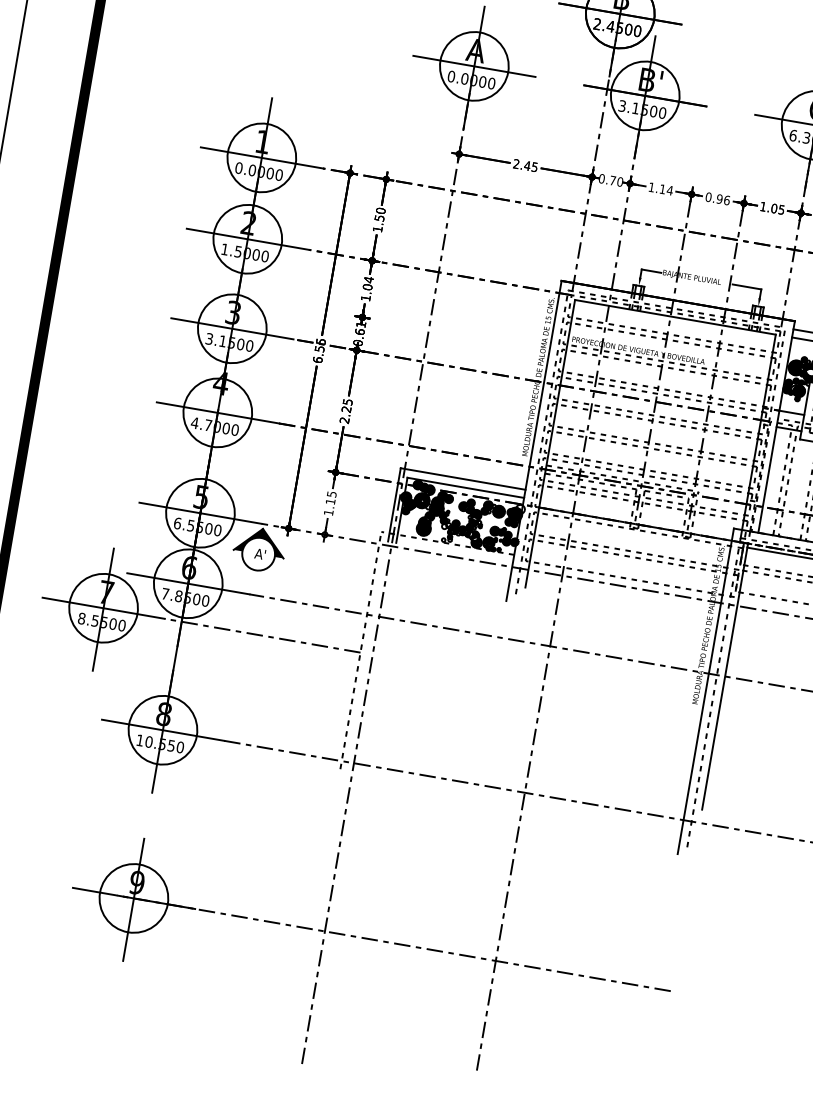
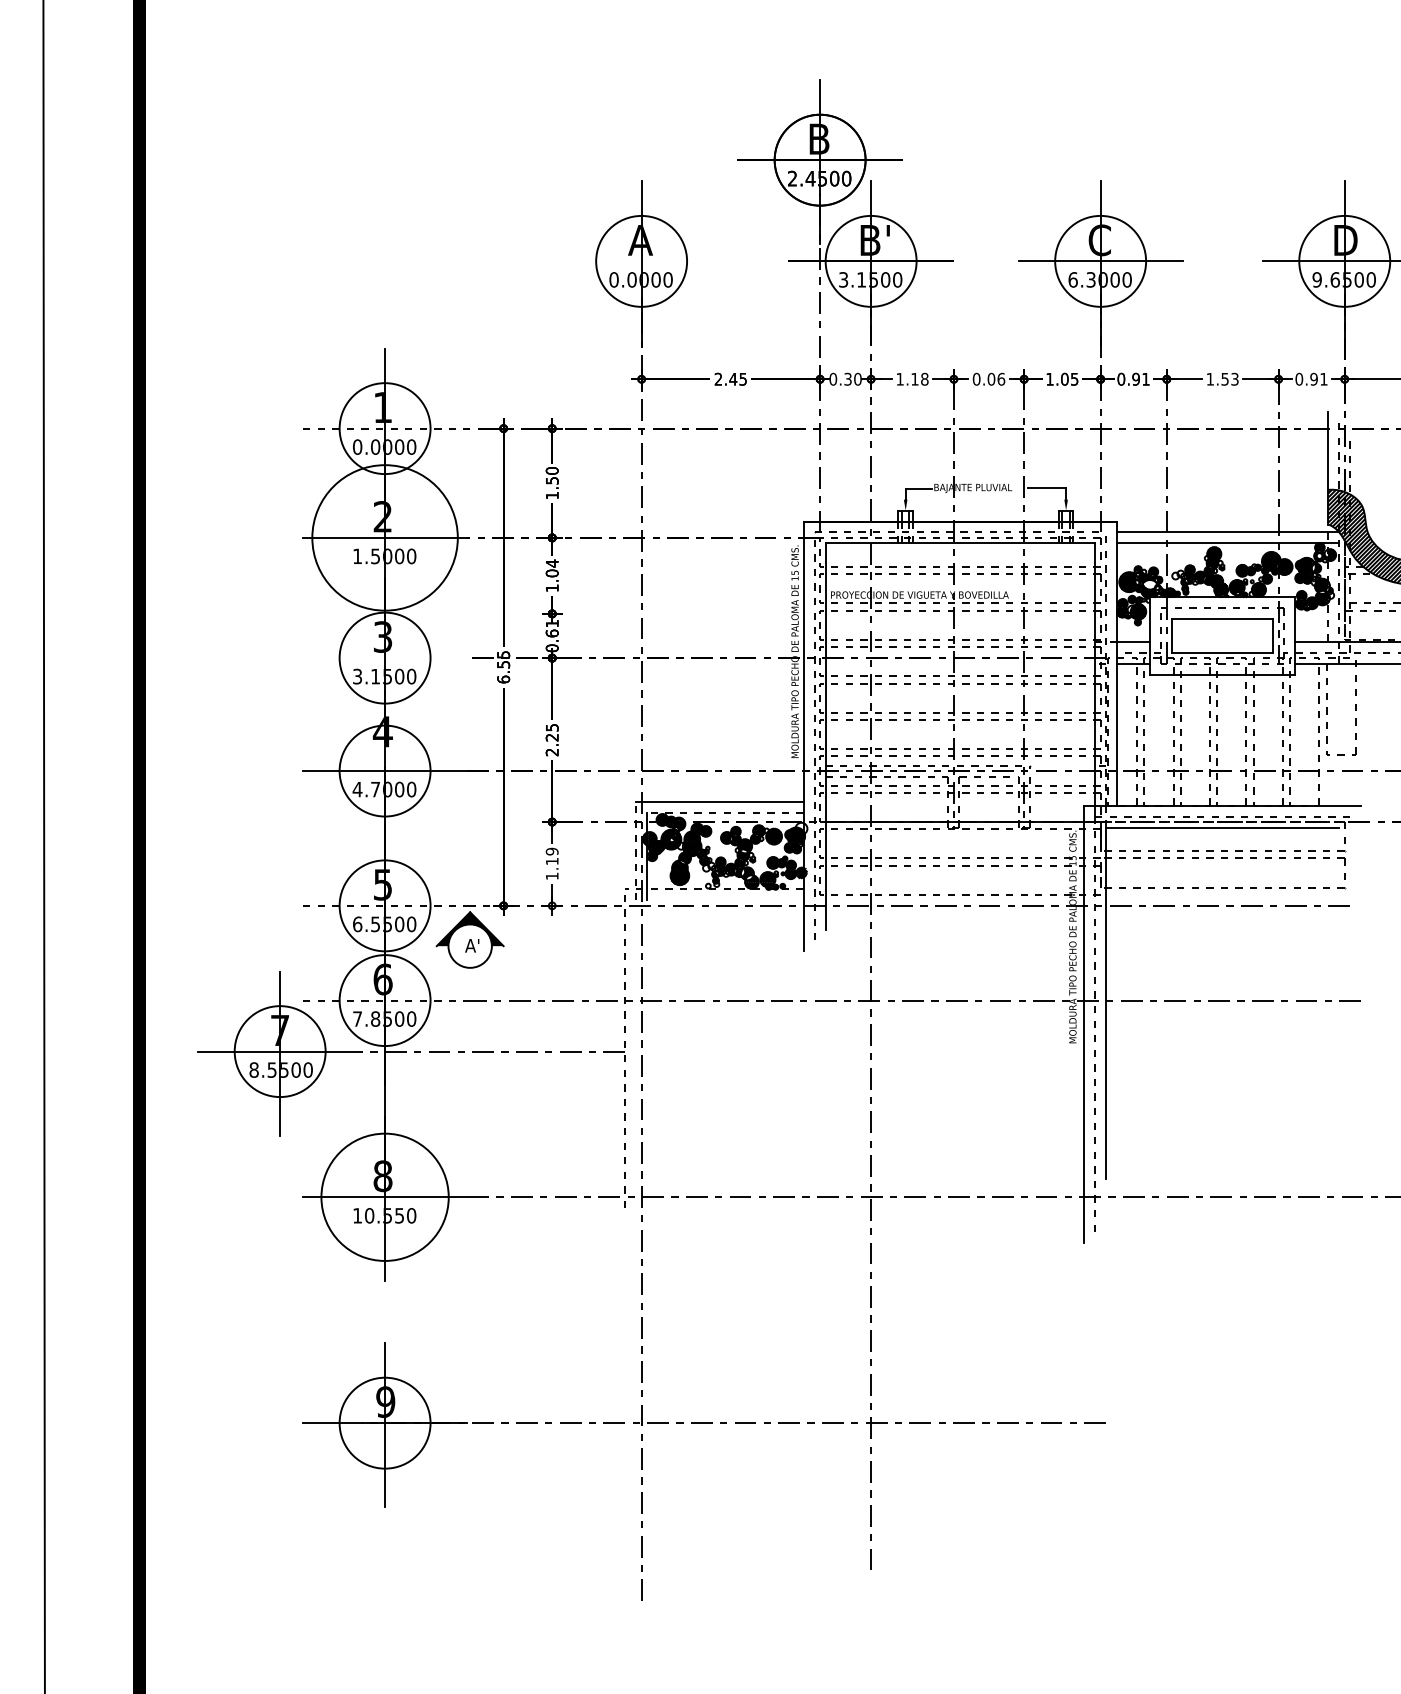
line: (474, 66) -> (641, 261), removed
line: (262, 157) -> (385, 428), solid -> dashed
text: (612, 180) -> (847, 378), 0.70 -> 0.30
text: (669, 189) -> (924, 378), 1.14 -> 1.18
text: (719, 199) -> (991, 379), 0.96 -> 0.06
circle: (247, 238) -> (384, 537), size x1.6
line: (232, 329) -> (385, 658), removed
line: (465, 487) -> (724, 812), solid -> dashed
text: (331, 494) -> (551, 851), 1.15 -> 1.19
line: (394, 504) -> (636, 850), solid -> dashed
line: (200, 513) -> (385, 905), solid -> dashed
line: (188, 583) -> (385, 1000), solid -> dashed
circle: (162, 729) -> (384, 1196), size x1.4

